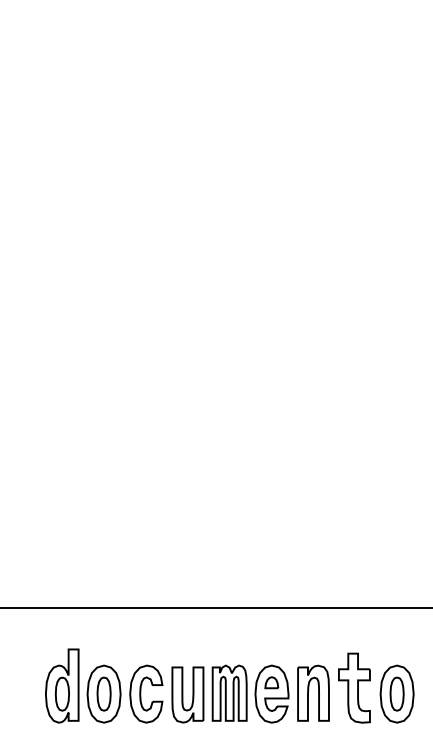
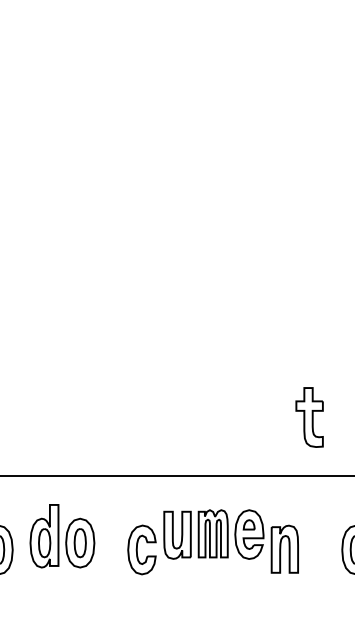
part: (83, 685) -> (62, 535), moved
part: (354, 687) -> (309, 416), moved
part: (230, 693) -> (213, 534), moved

